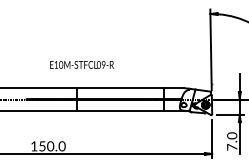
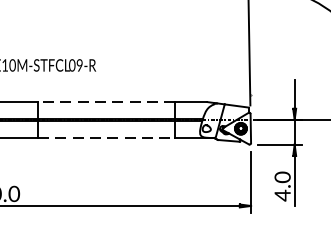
line: (120, 88) -> (106, 102), solid -> dashed
line: (120, 110) -> (106, 137), solid -> dashed
text: (232, 147) -> (283, 195), 7.0 -> 4.0

